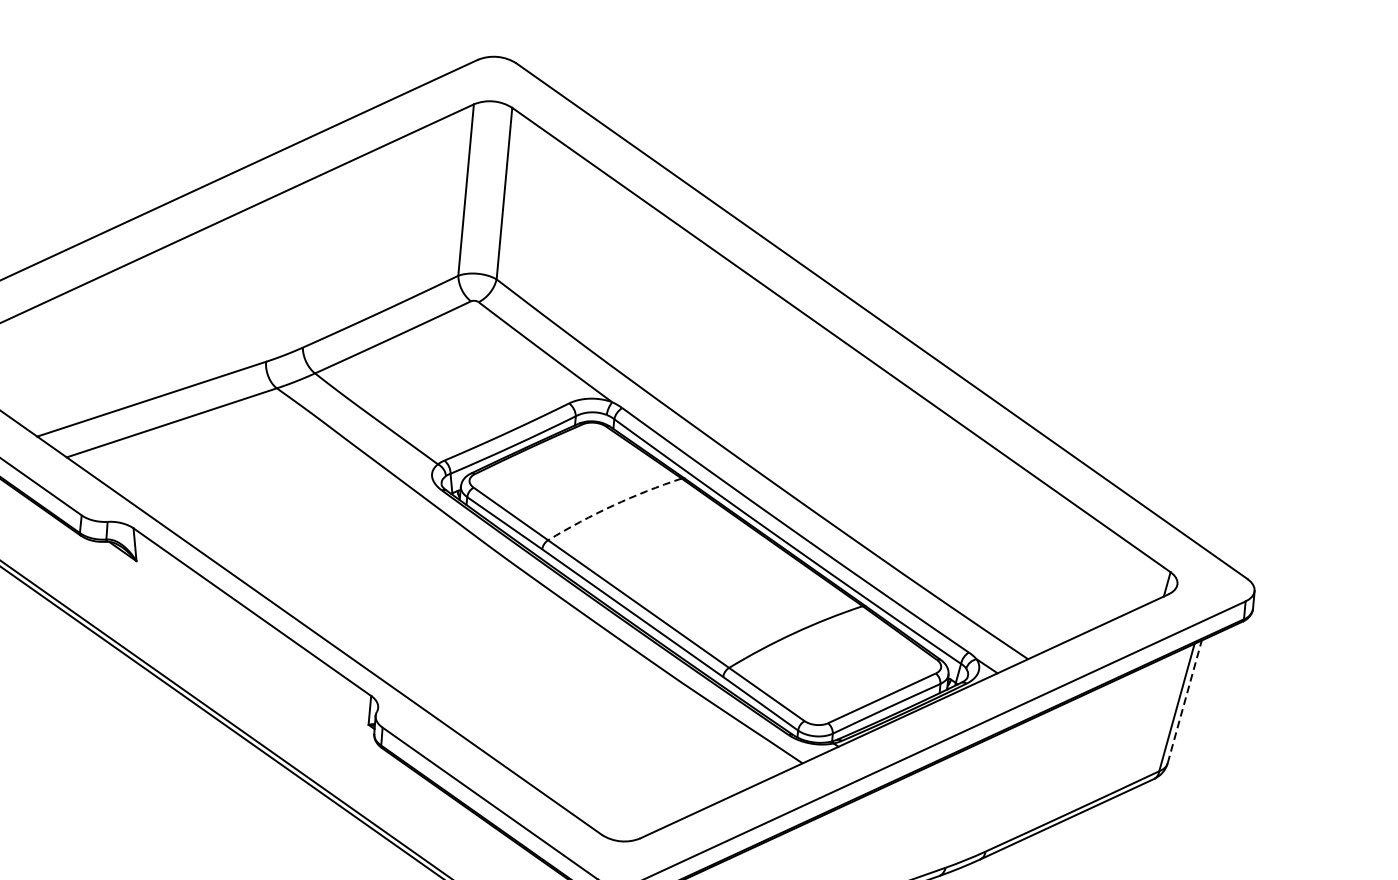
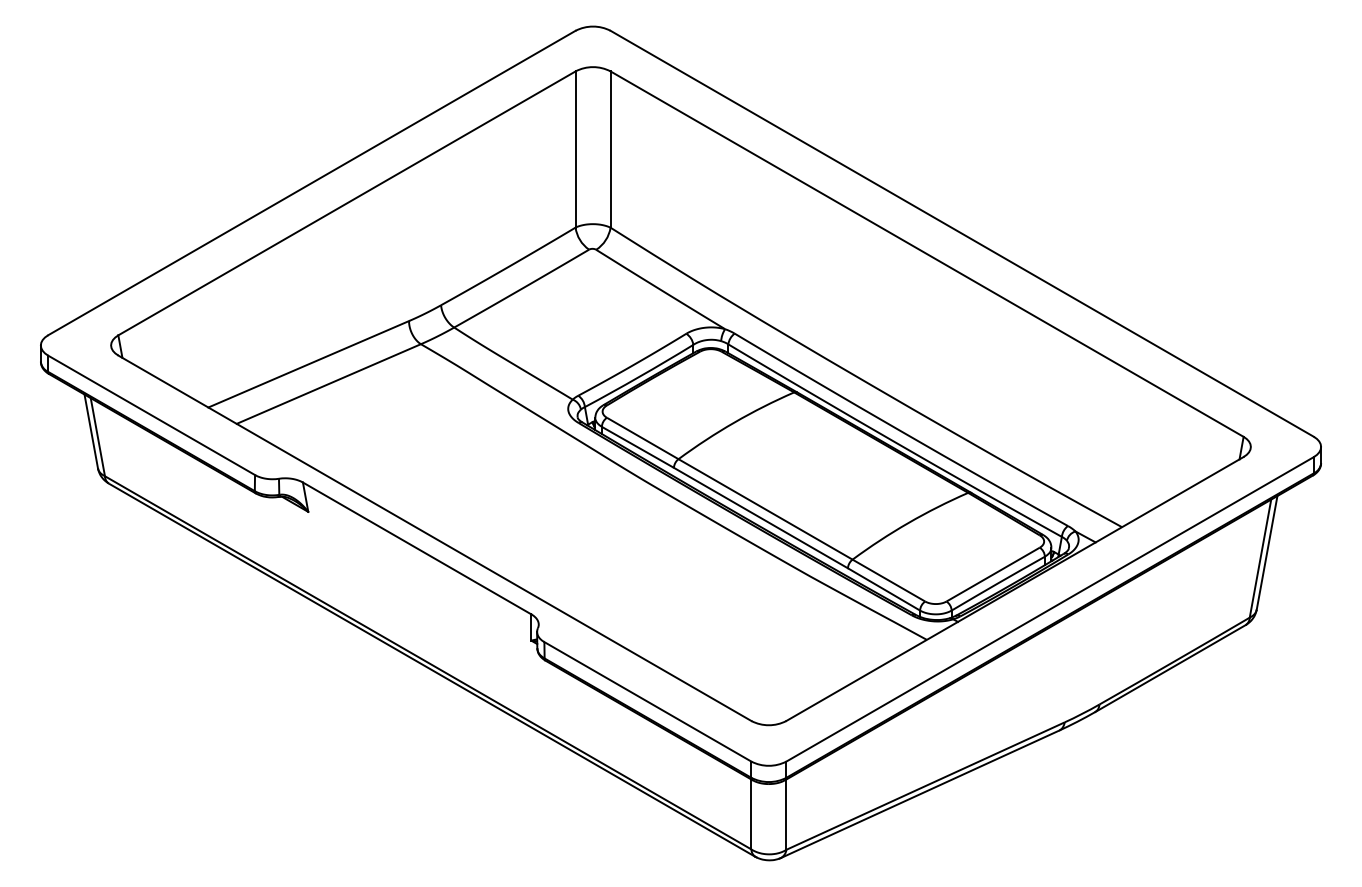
arc: (613, 505) -> (734, 422), dashed -> solid
line: (1185, 701) -> (1267, 552), dashed -> solid

